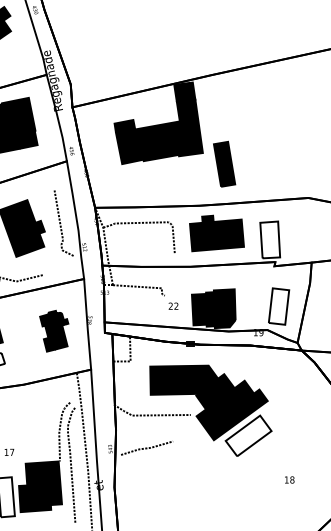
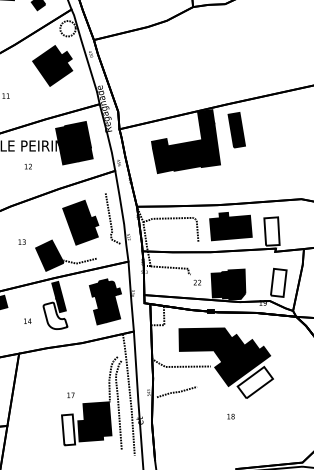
part: (224, 164) -> (236, 130), moved
part: (54, 330) -> (105, 301), size x1.43
text: (289, 479) -> (230, 416), moved

